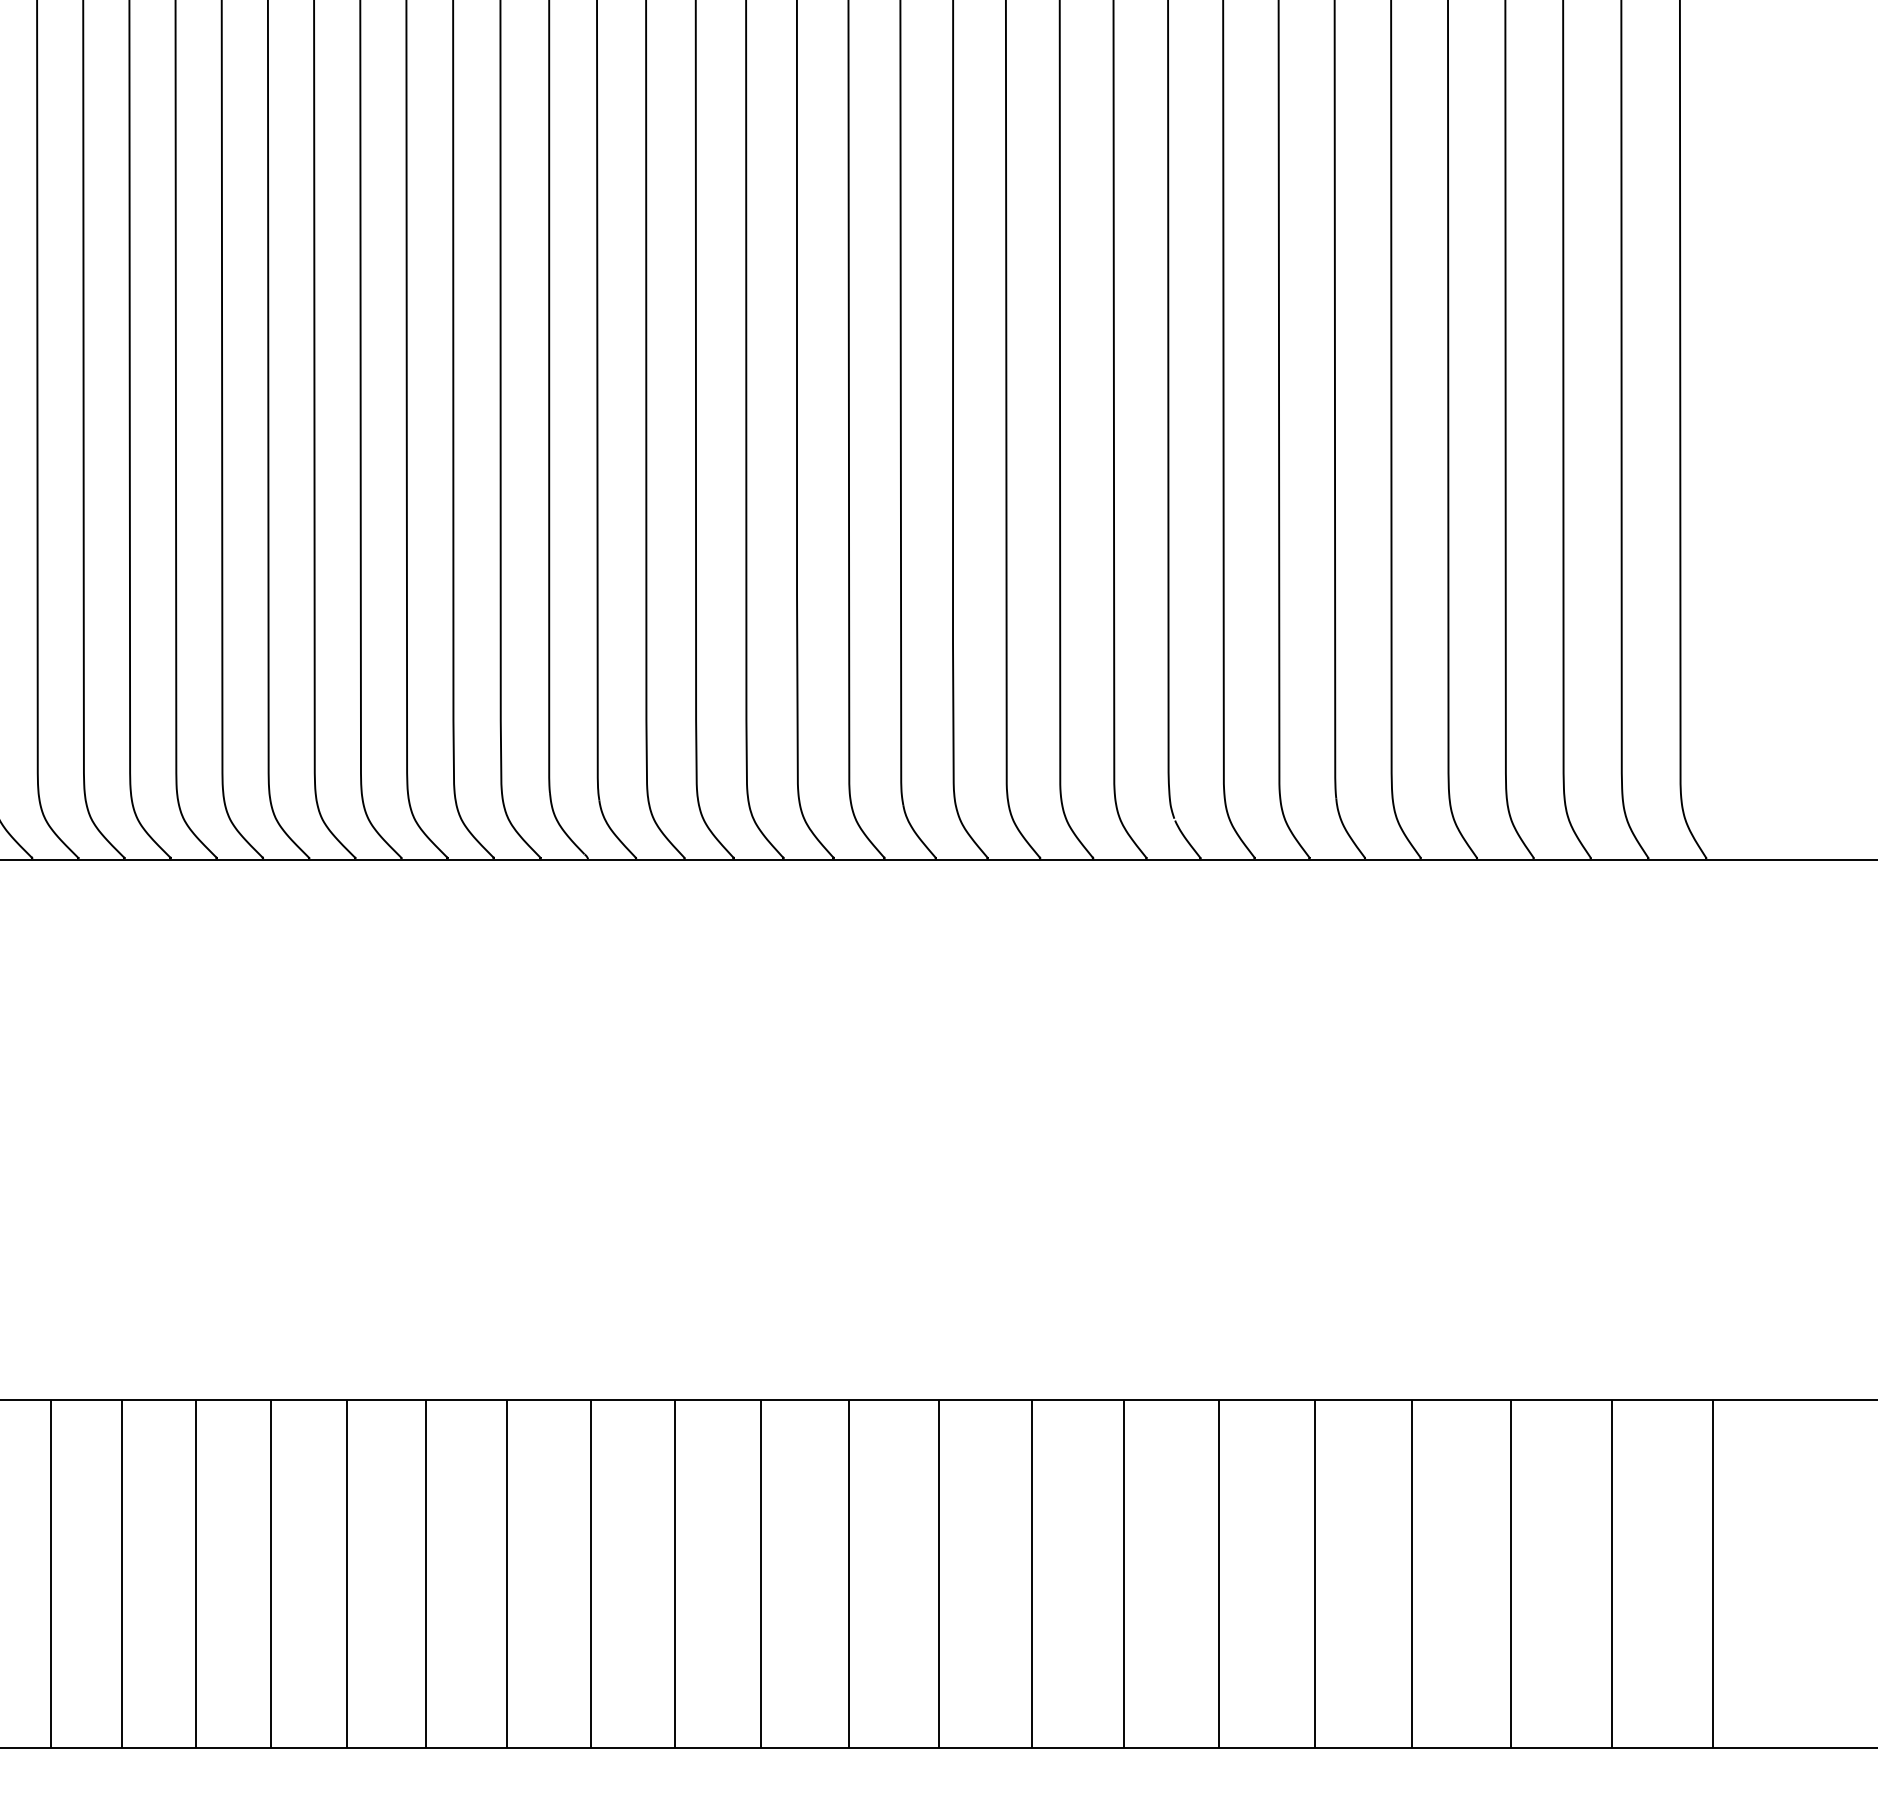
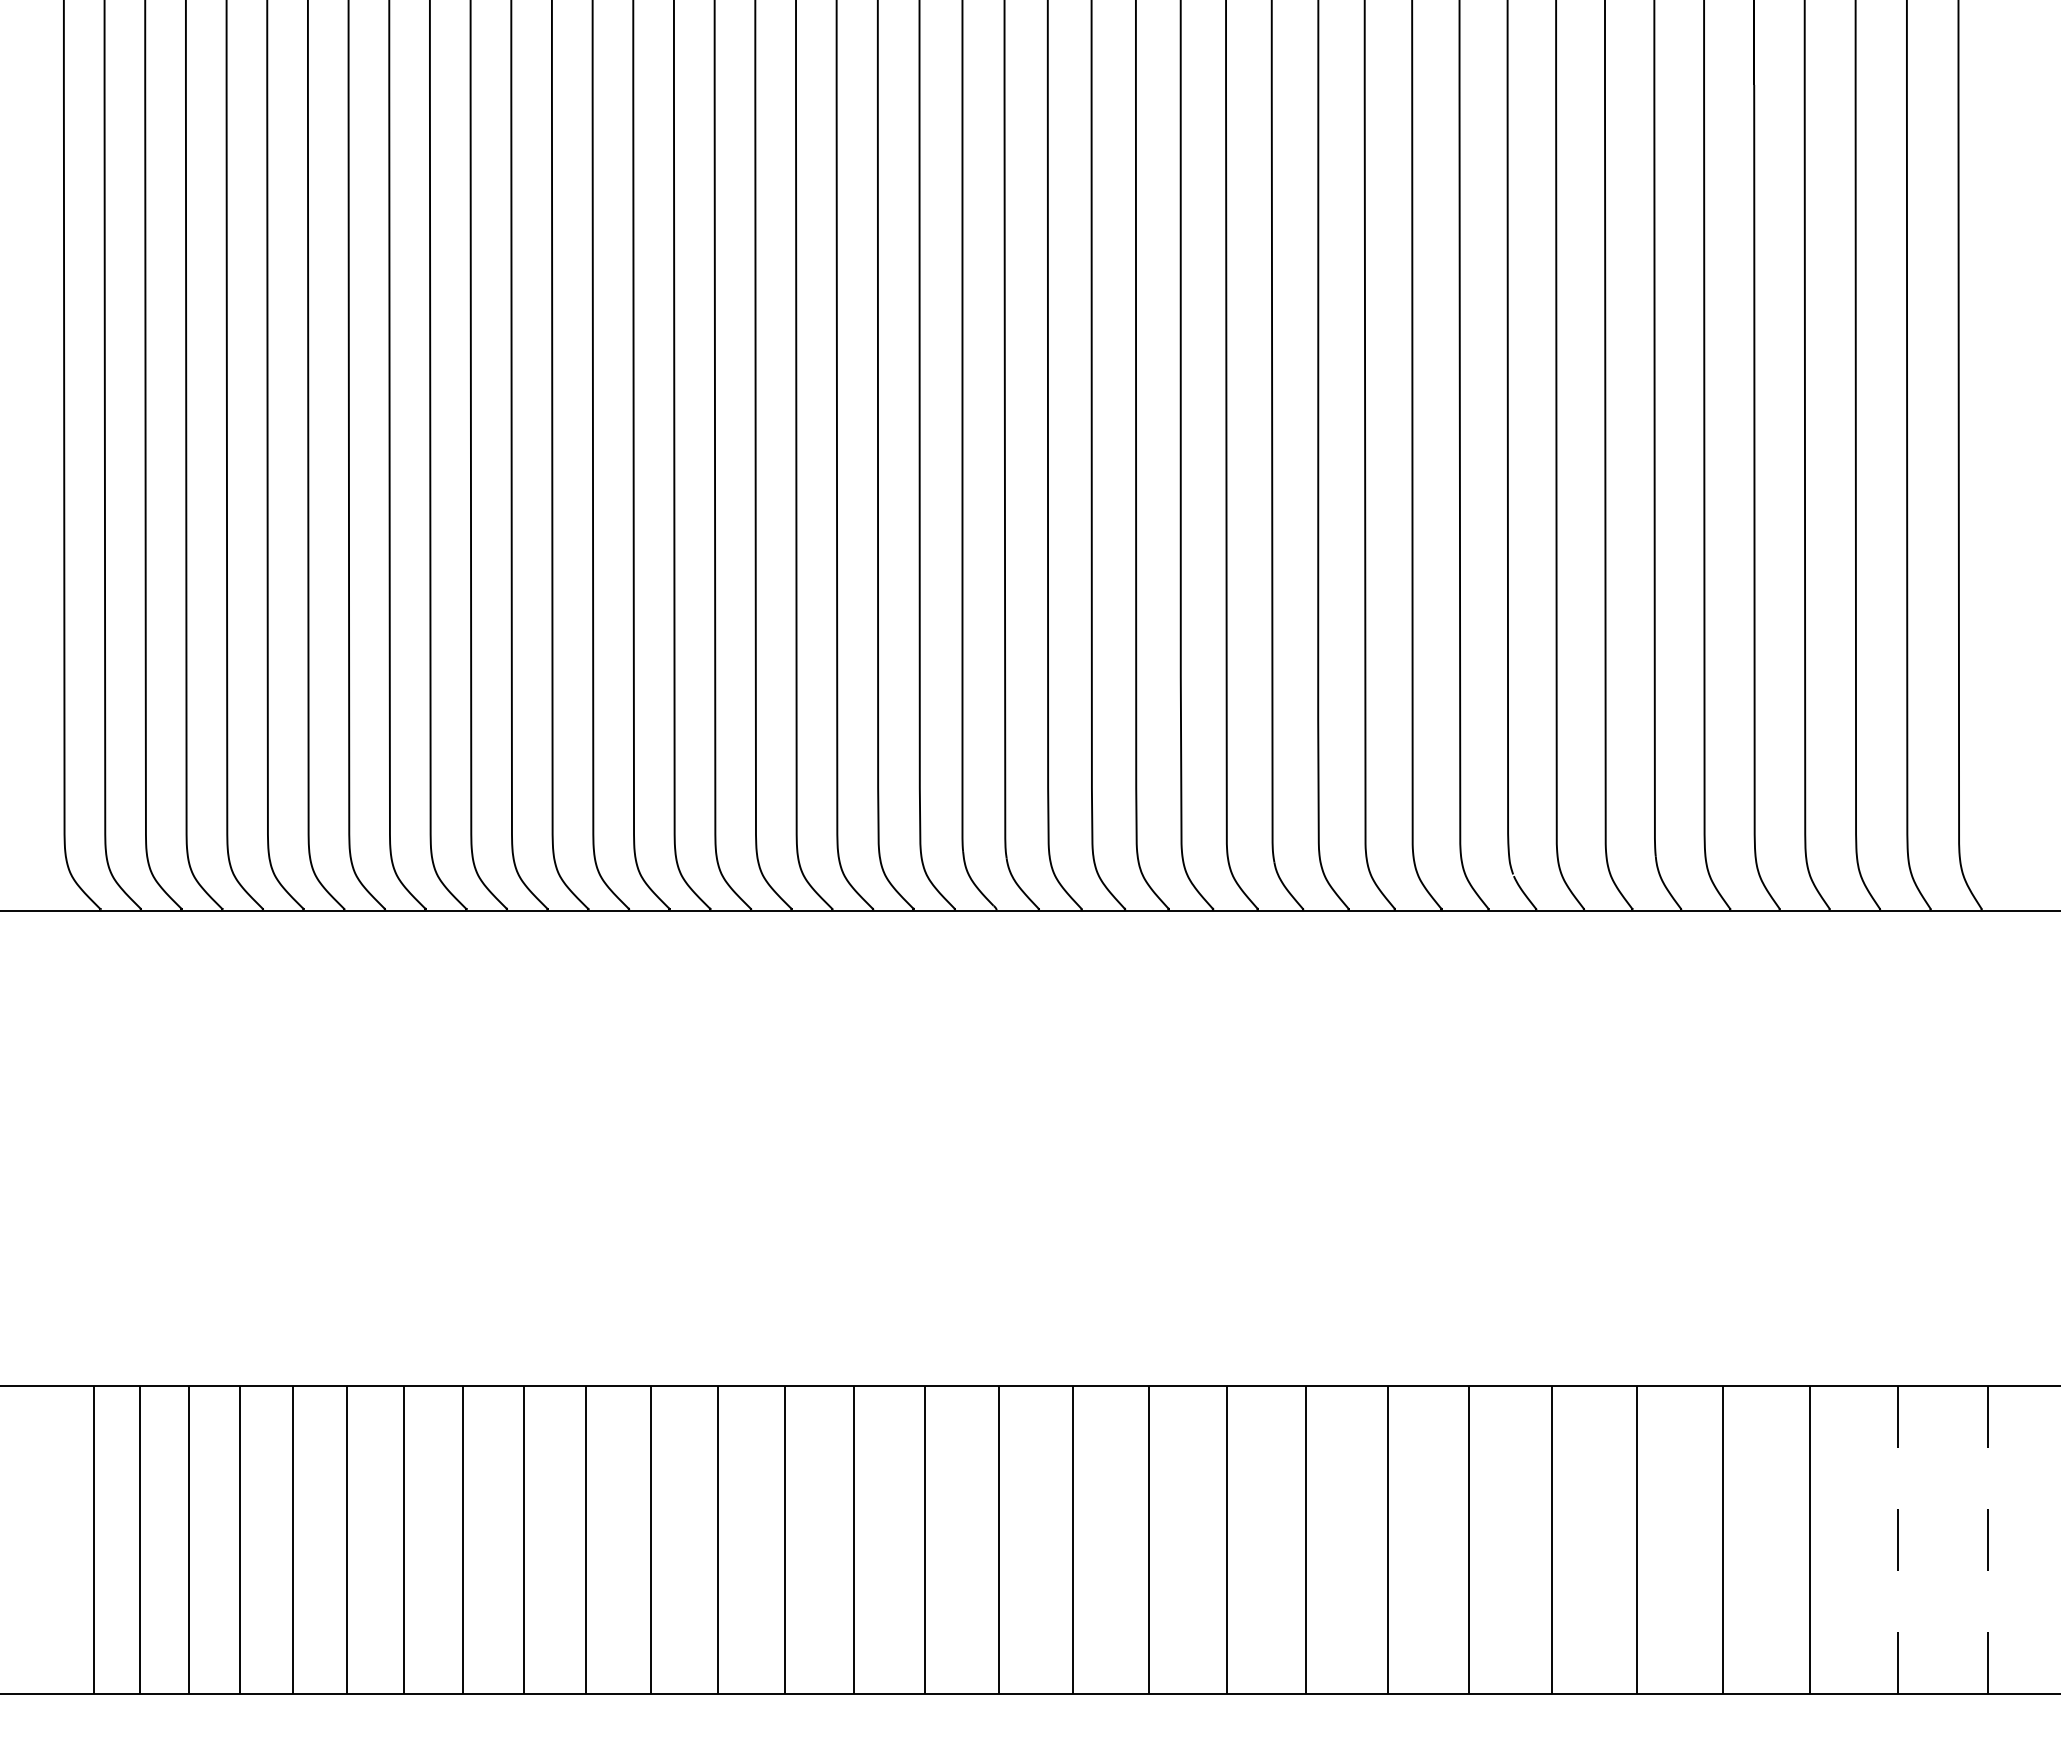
line: (1611, 1573) -> (1898, 1539), solid -> dashed
line: (1712, 1573) -> (1987, 1539), solid -> dashed

